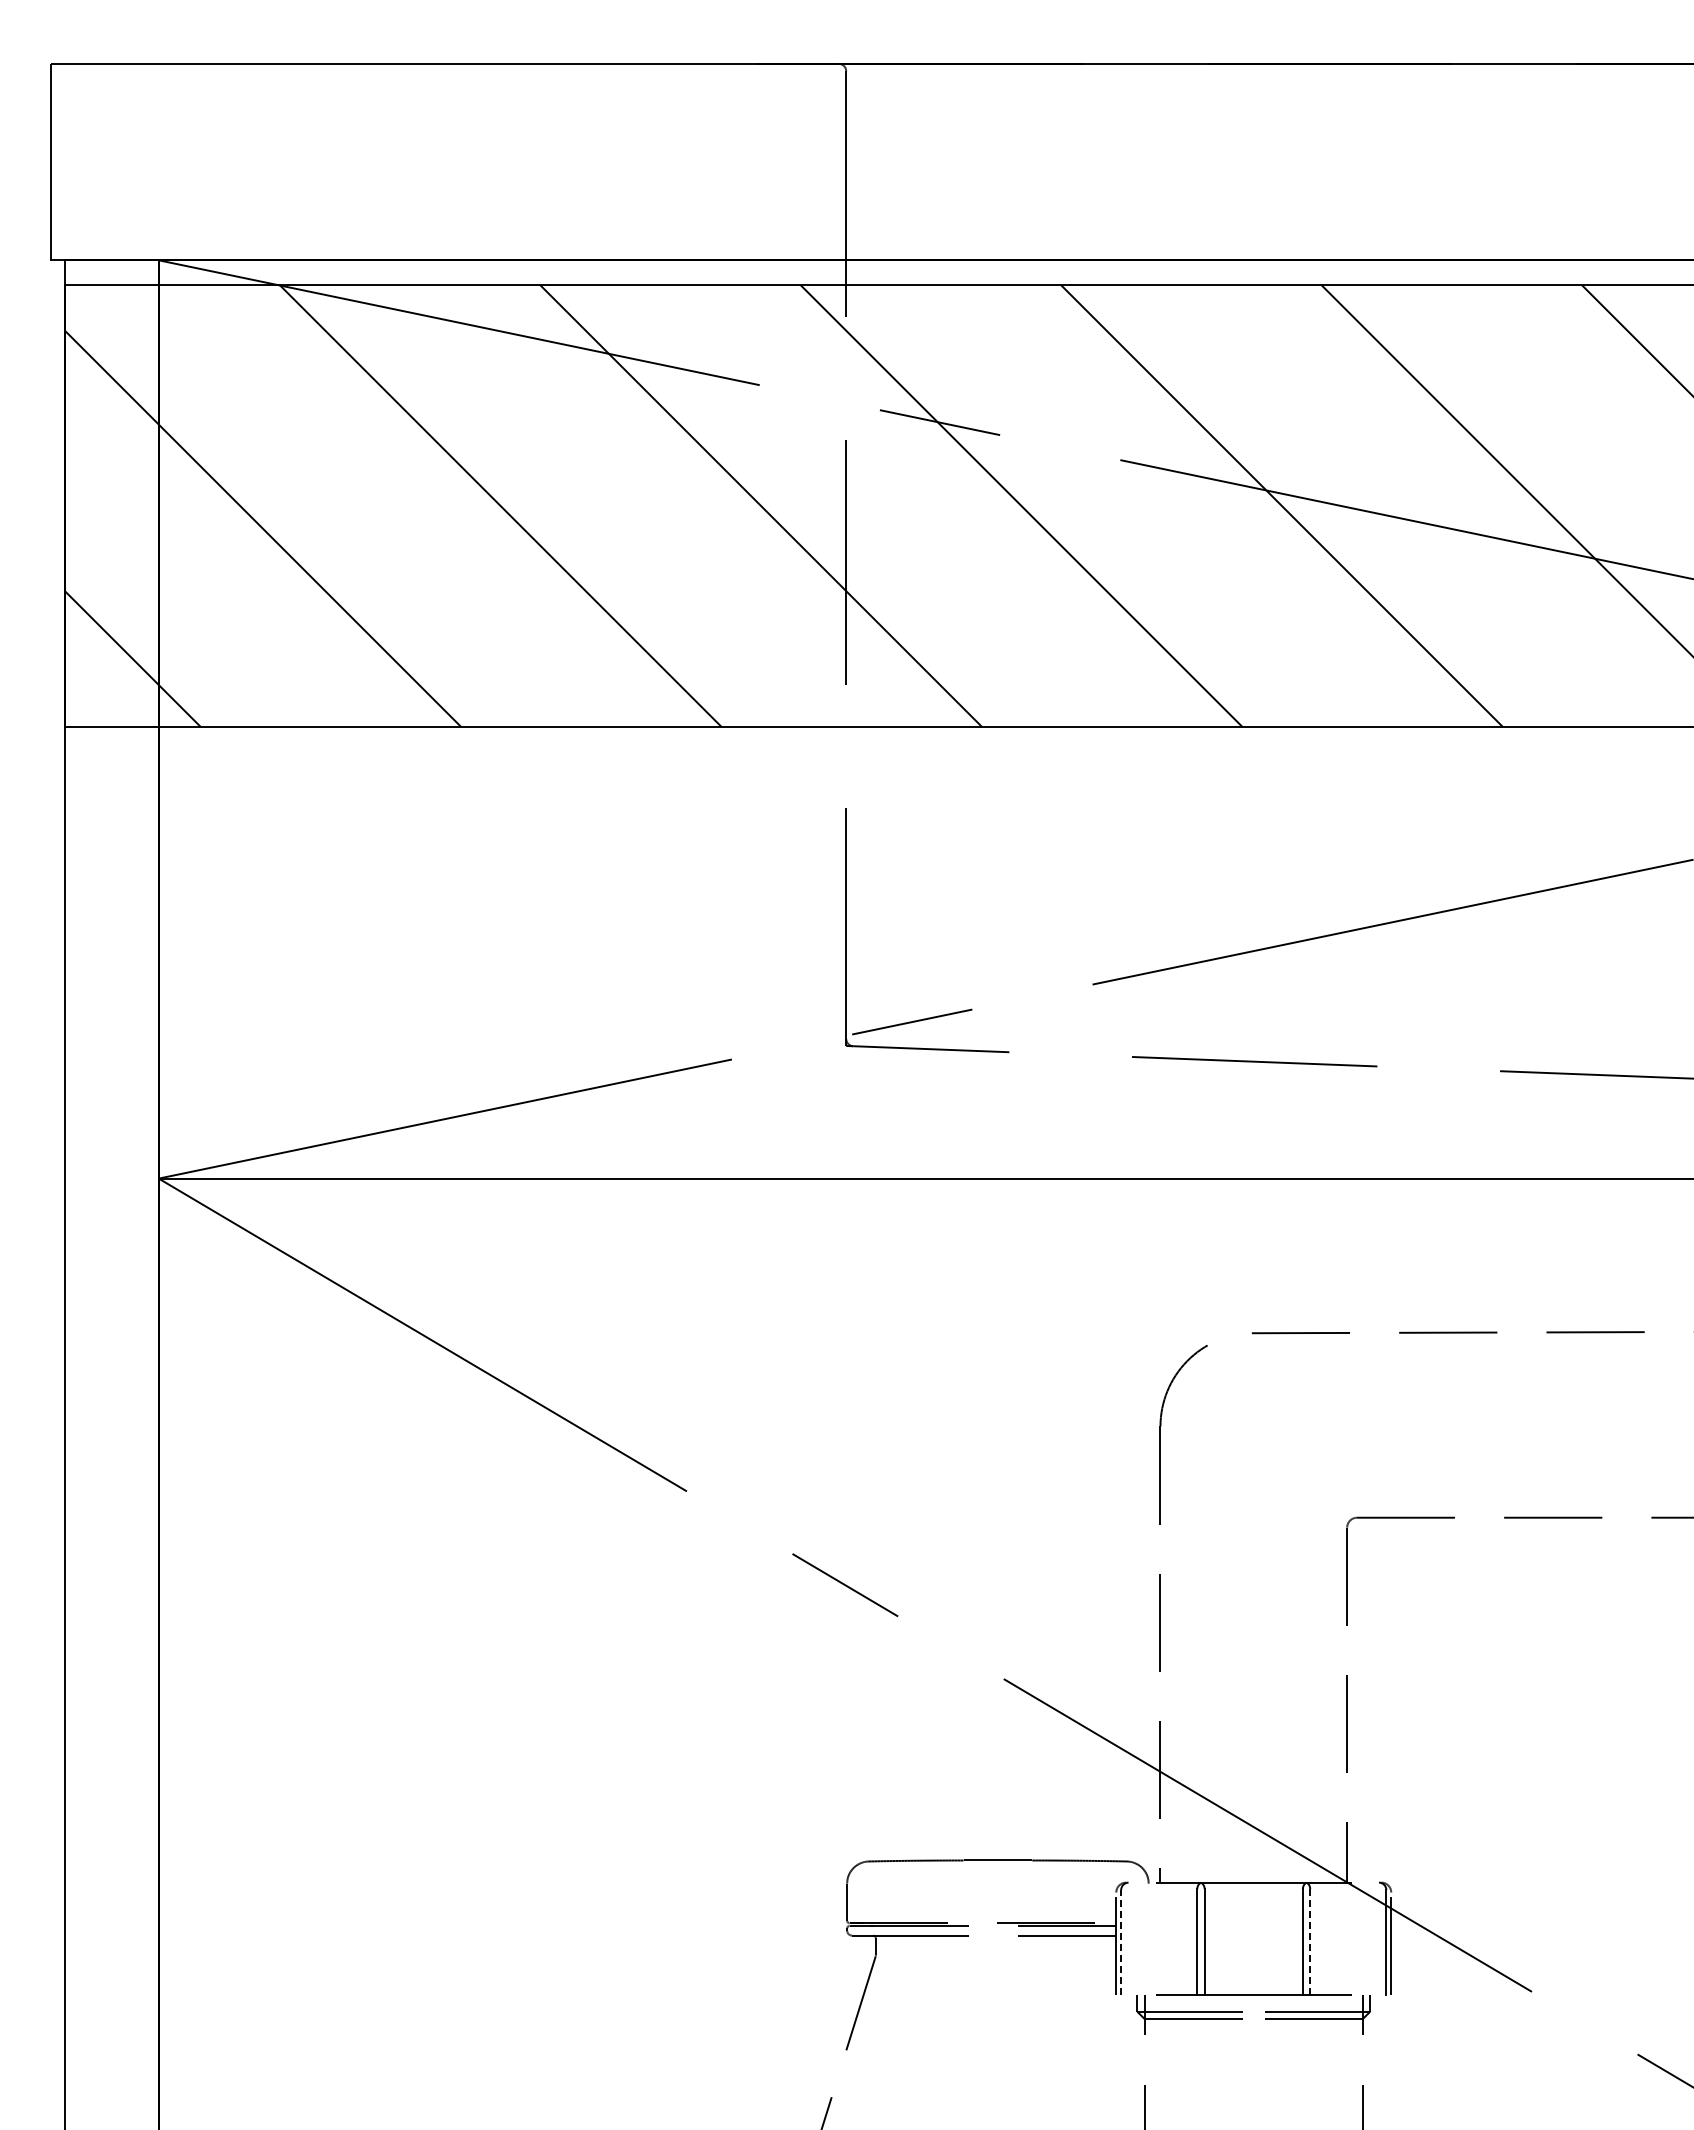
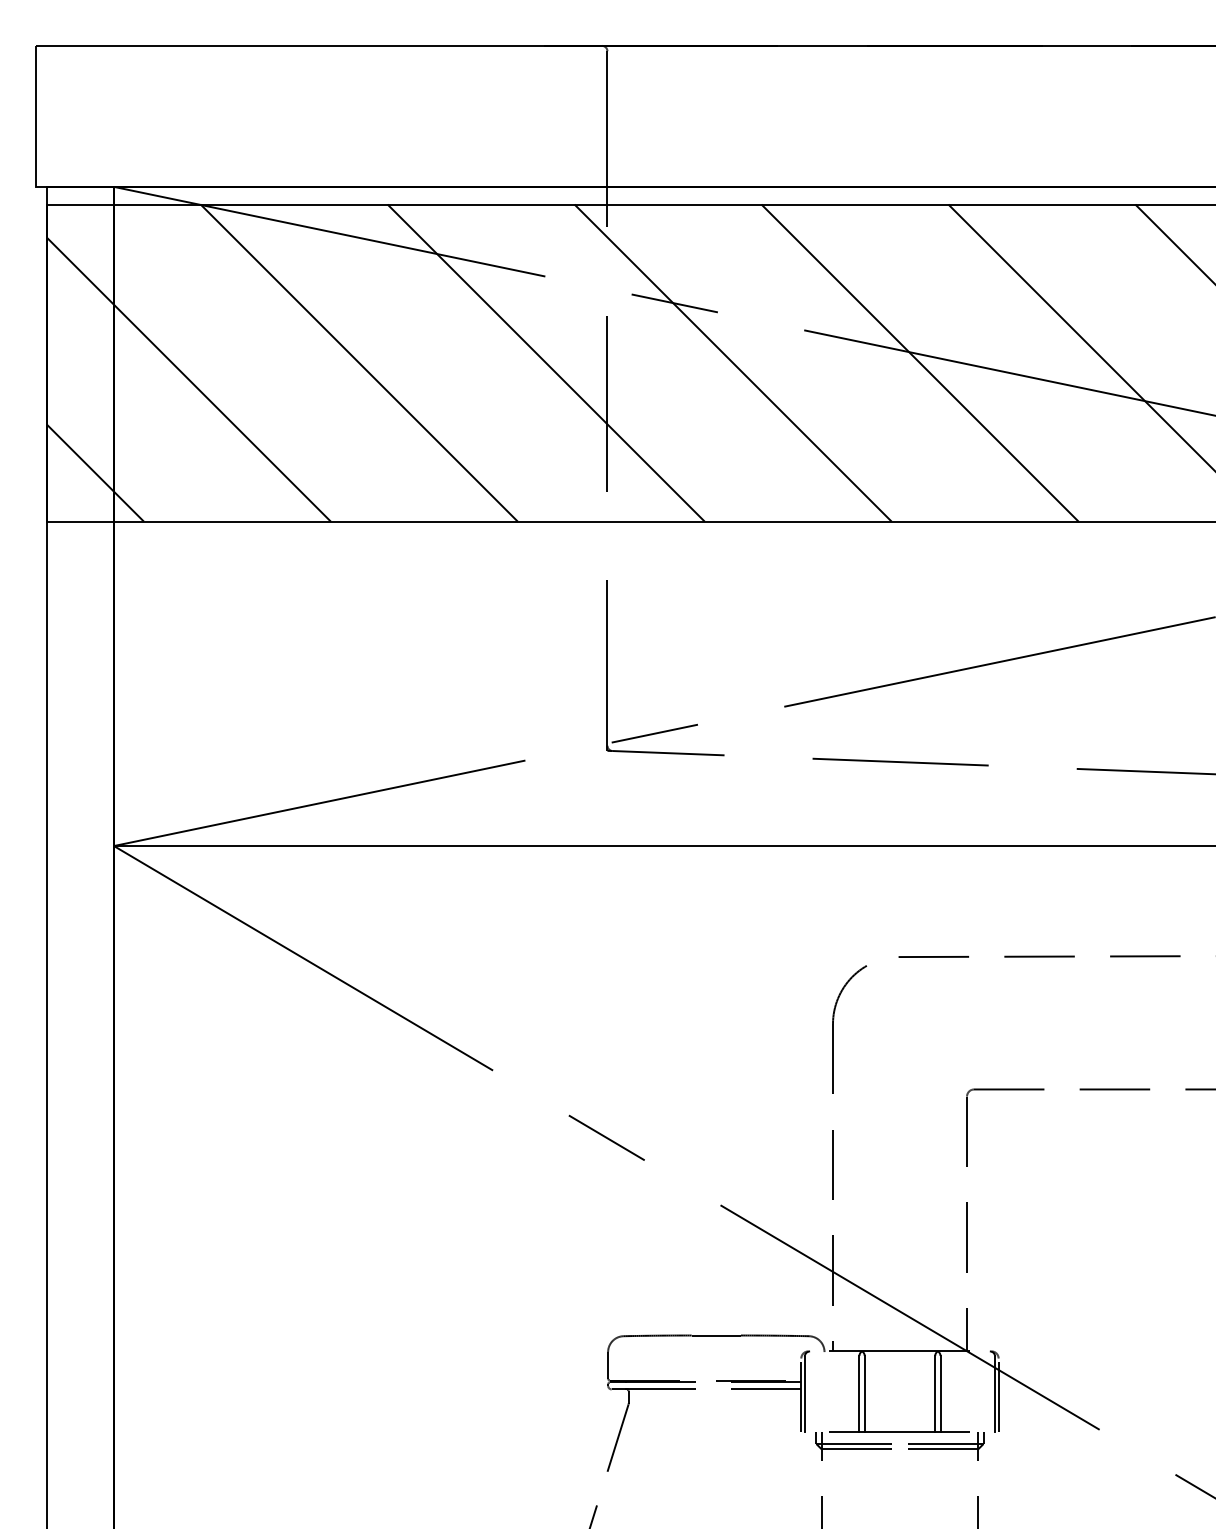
line: (1310, 1941) -> (940, 1393), dashed -> solid
line: (1121, 1942) -> (805, 1394), dashed -> solid

